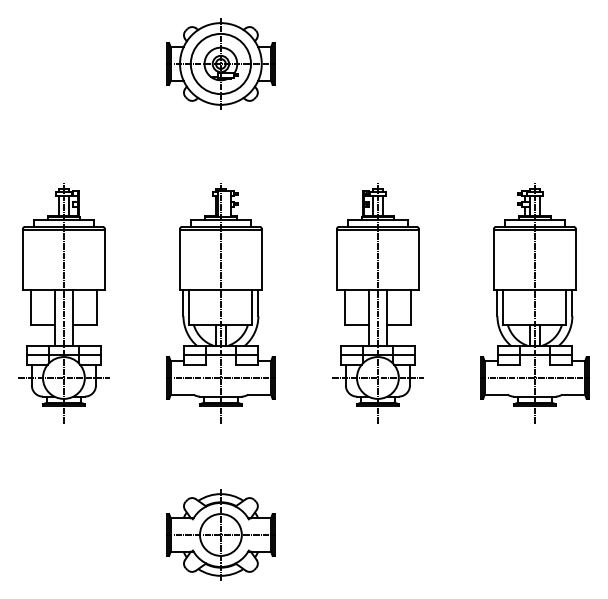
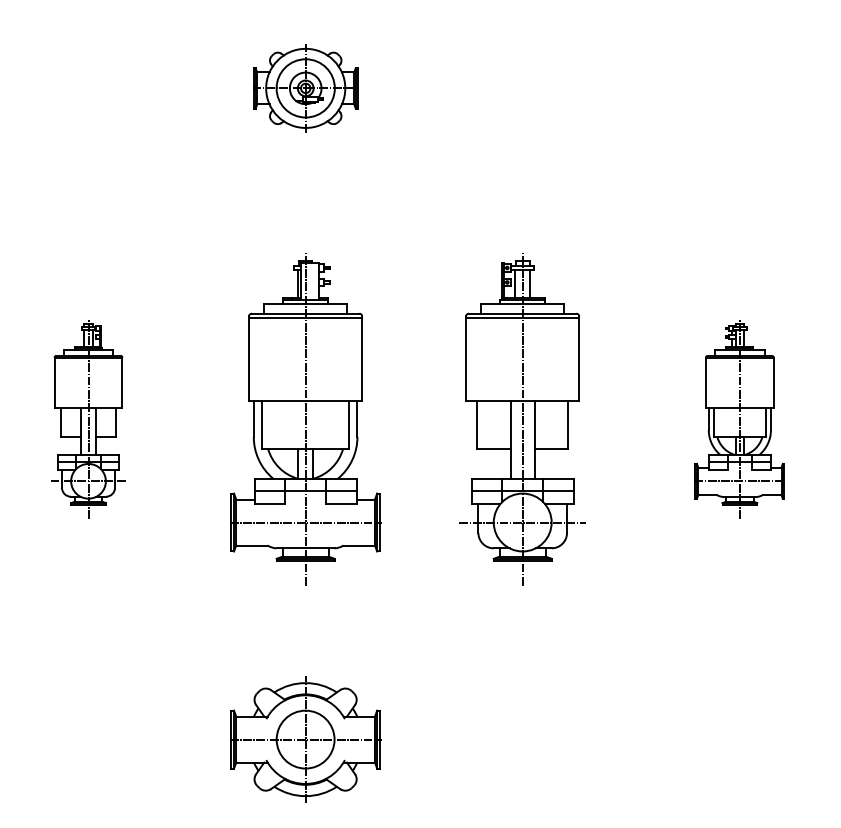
part: (220, 64) -> (305, 88), size x0.7
part: (63, 303) -> (88, 419), size x0.6
part: (534, 303) -> (739, 419), size x0.6

